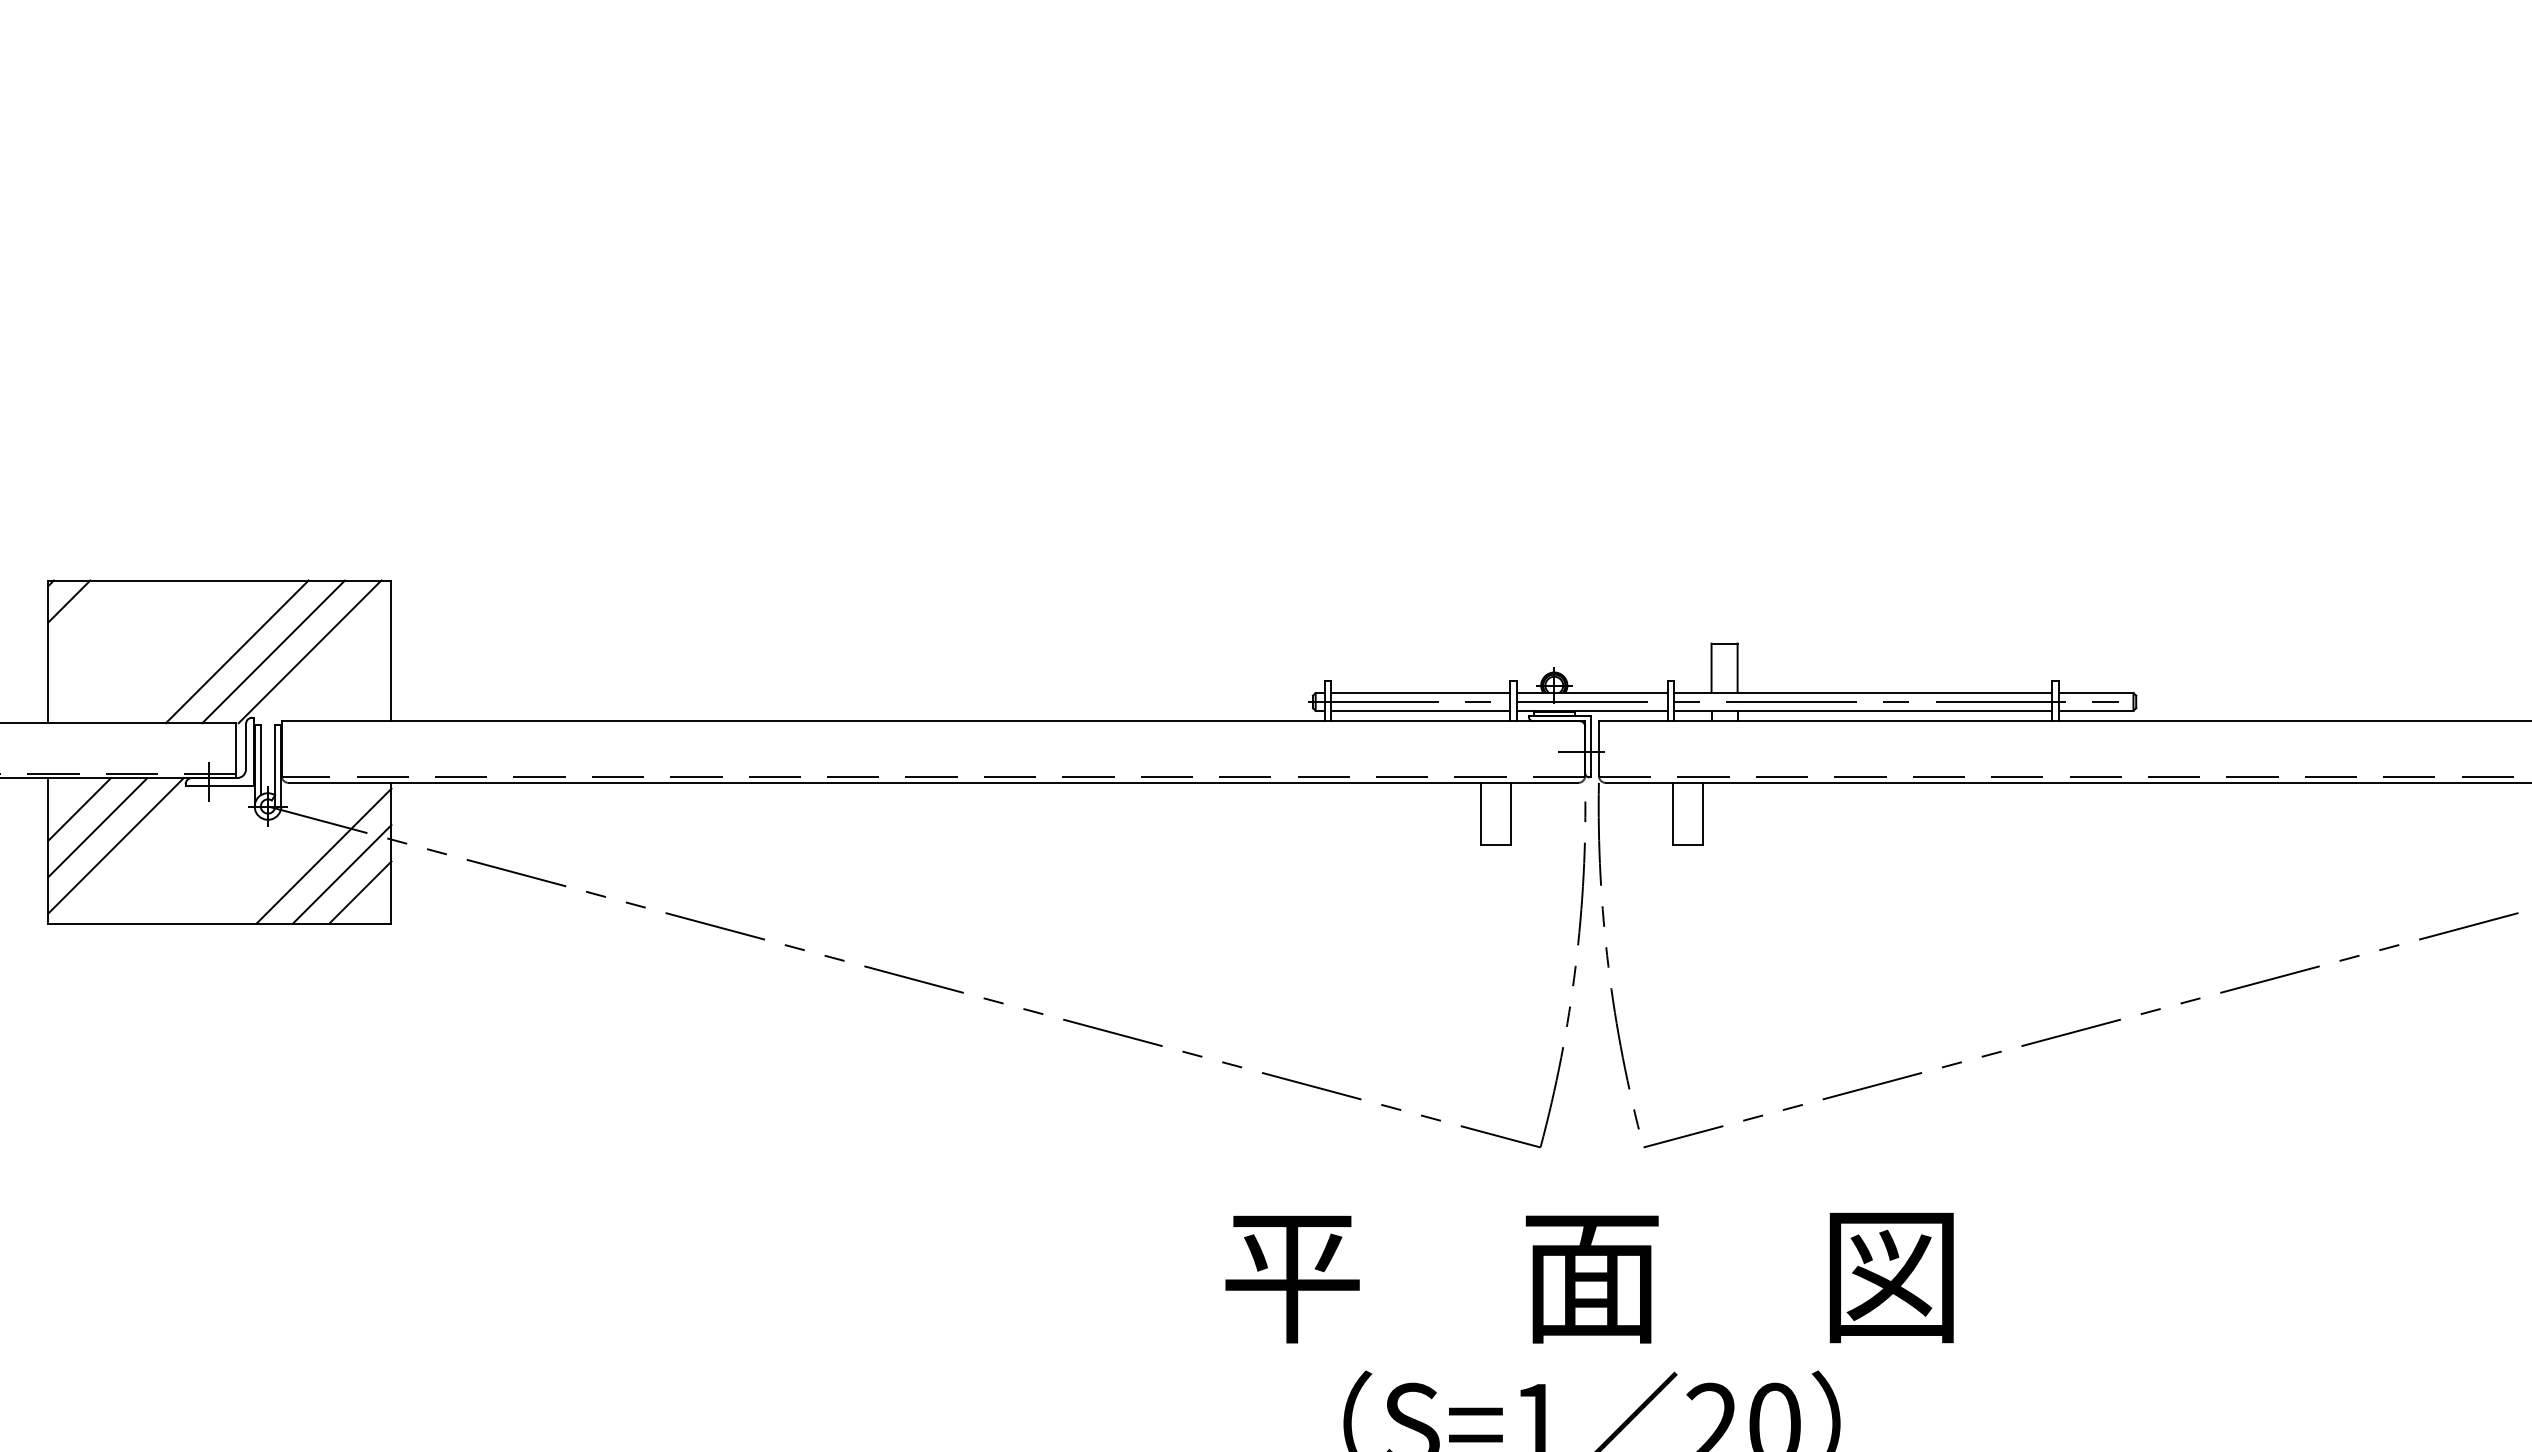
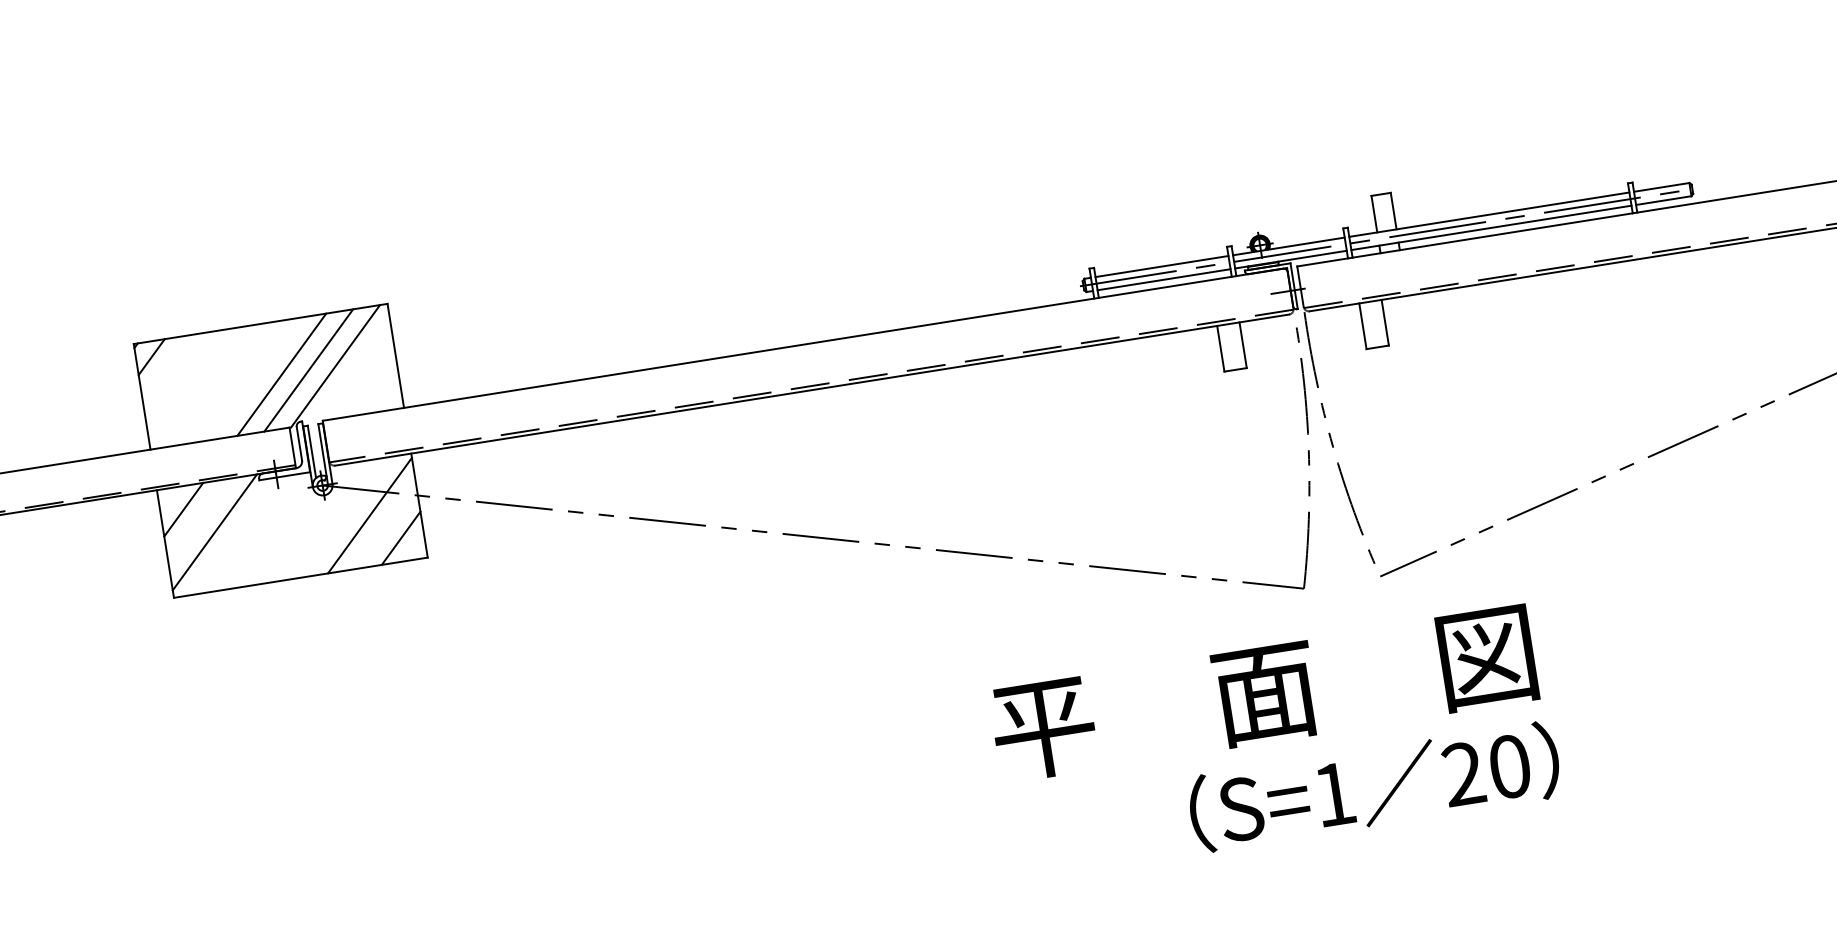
line: (97, 827) -> (199, 521), removed
line: (342, 874) -> (385, 527), removed
text: (1589, 1277) -> (1263, 693), moved

